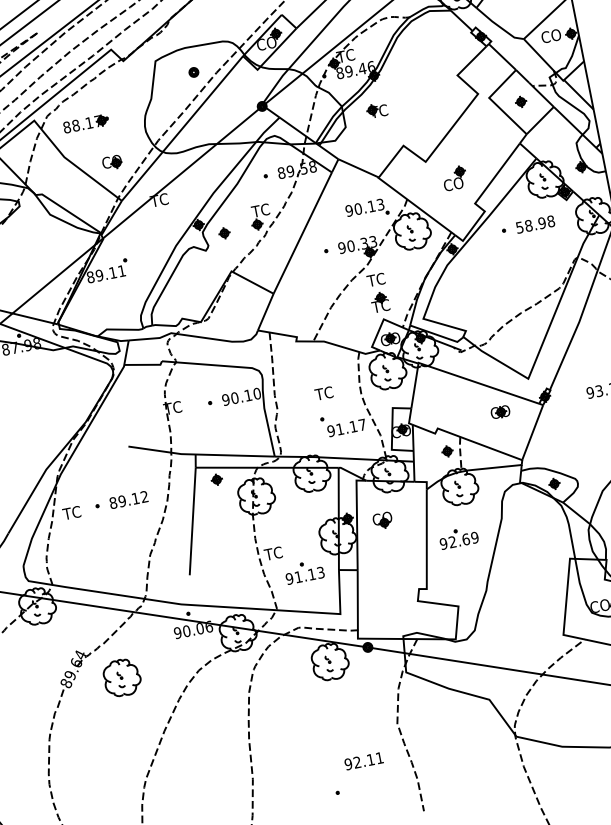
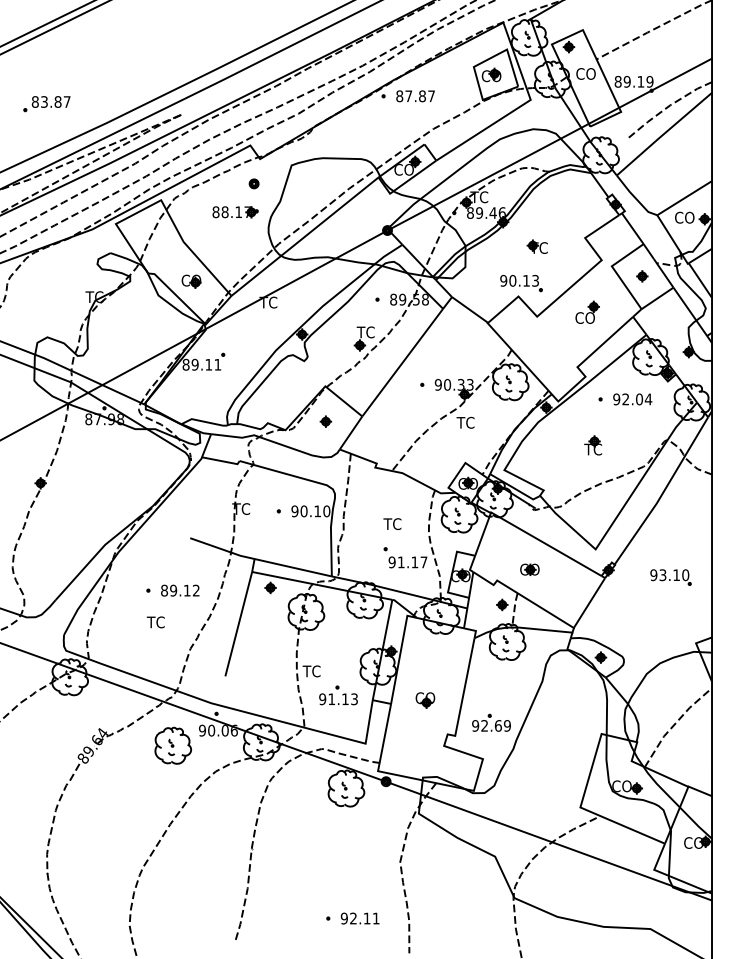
part: (193, 72) -> (253, 183), moved
part: (376, 110) -> (536, 246), moved
part: (86, 123) -> (235, 212), moved
part: (112, 162) -> (191, 281), moved
part: (454, 177) -> (587, 311), moved
part: (367, 209) -> (521, 283), moved
text: (535, 224) -> (632, 399), 58.98 -> 92.04
part: (224, 233) -> (325, 421), moved
part: (380, 302) -> (593, 445), moved
part: (500, 412) -> (529, 569), moved
text: (71, 513) -> (155, 622), moved
part: (382, 520) -> (425, 700), moved
part: (458, 537) -> (491, 722), moved
part: (121, 677) -> (172, 745), moved
text: (363, 761) -> (359, 918), moved

